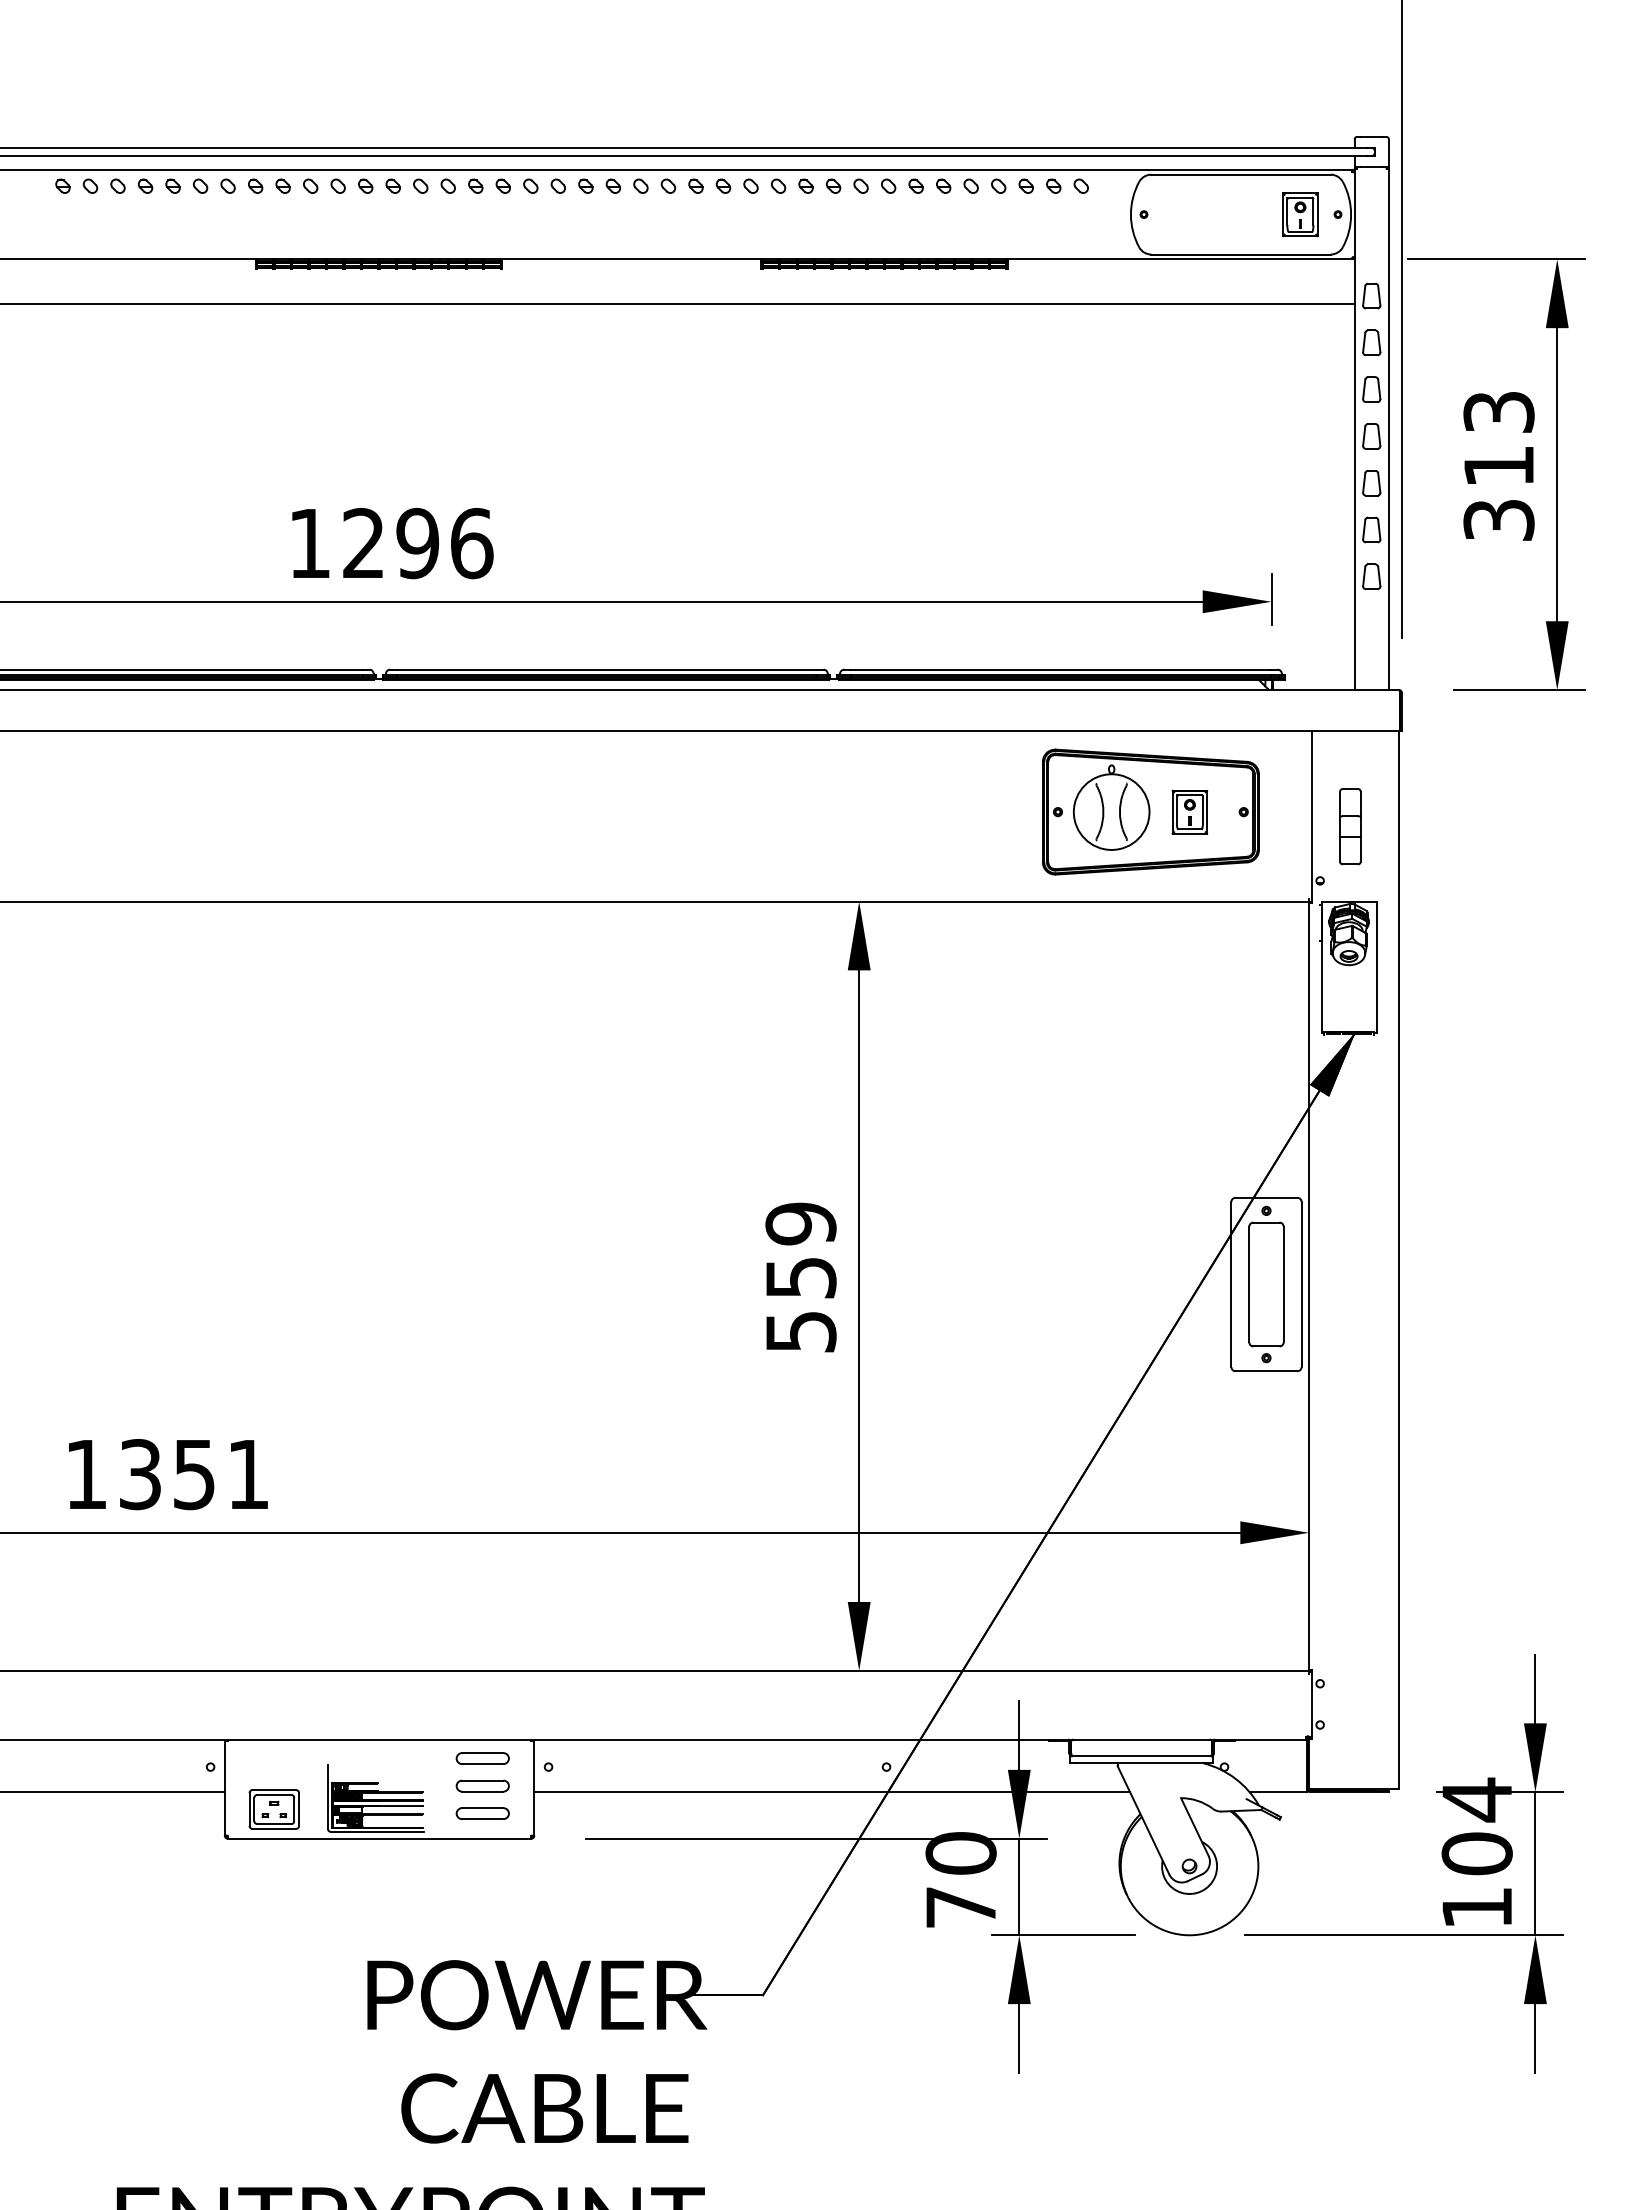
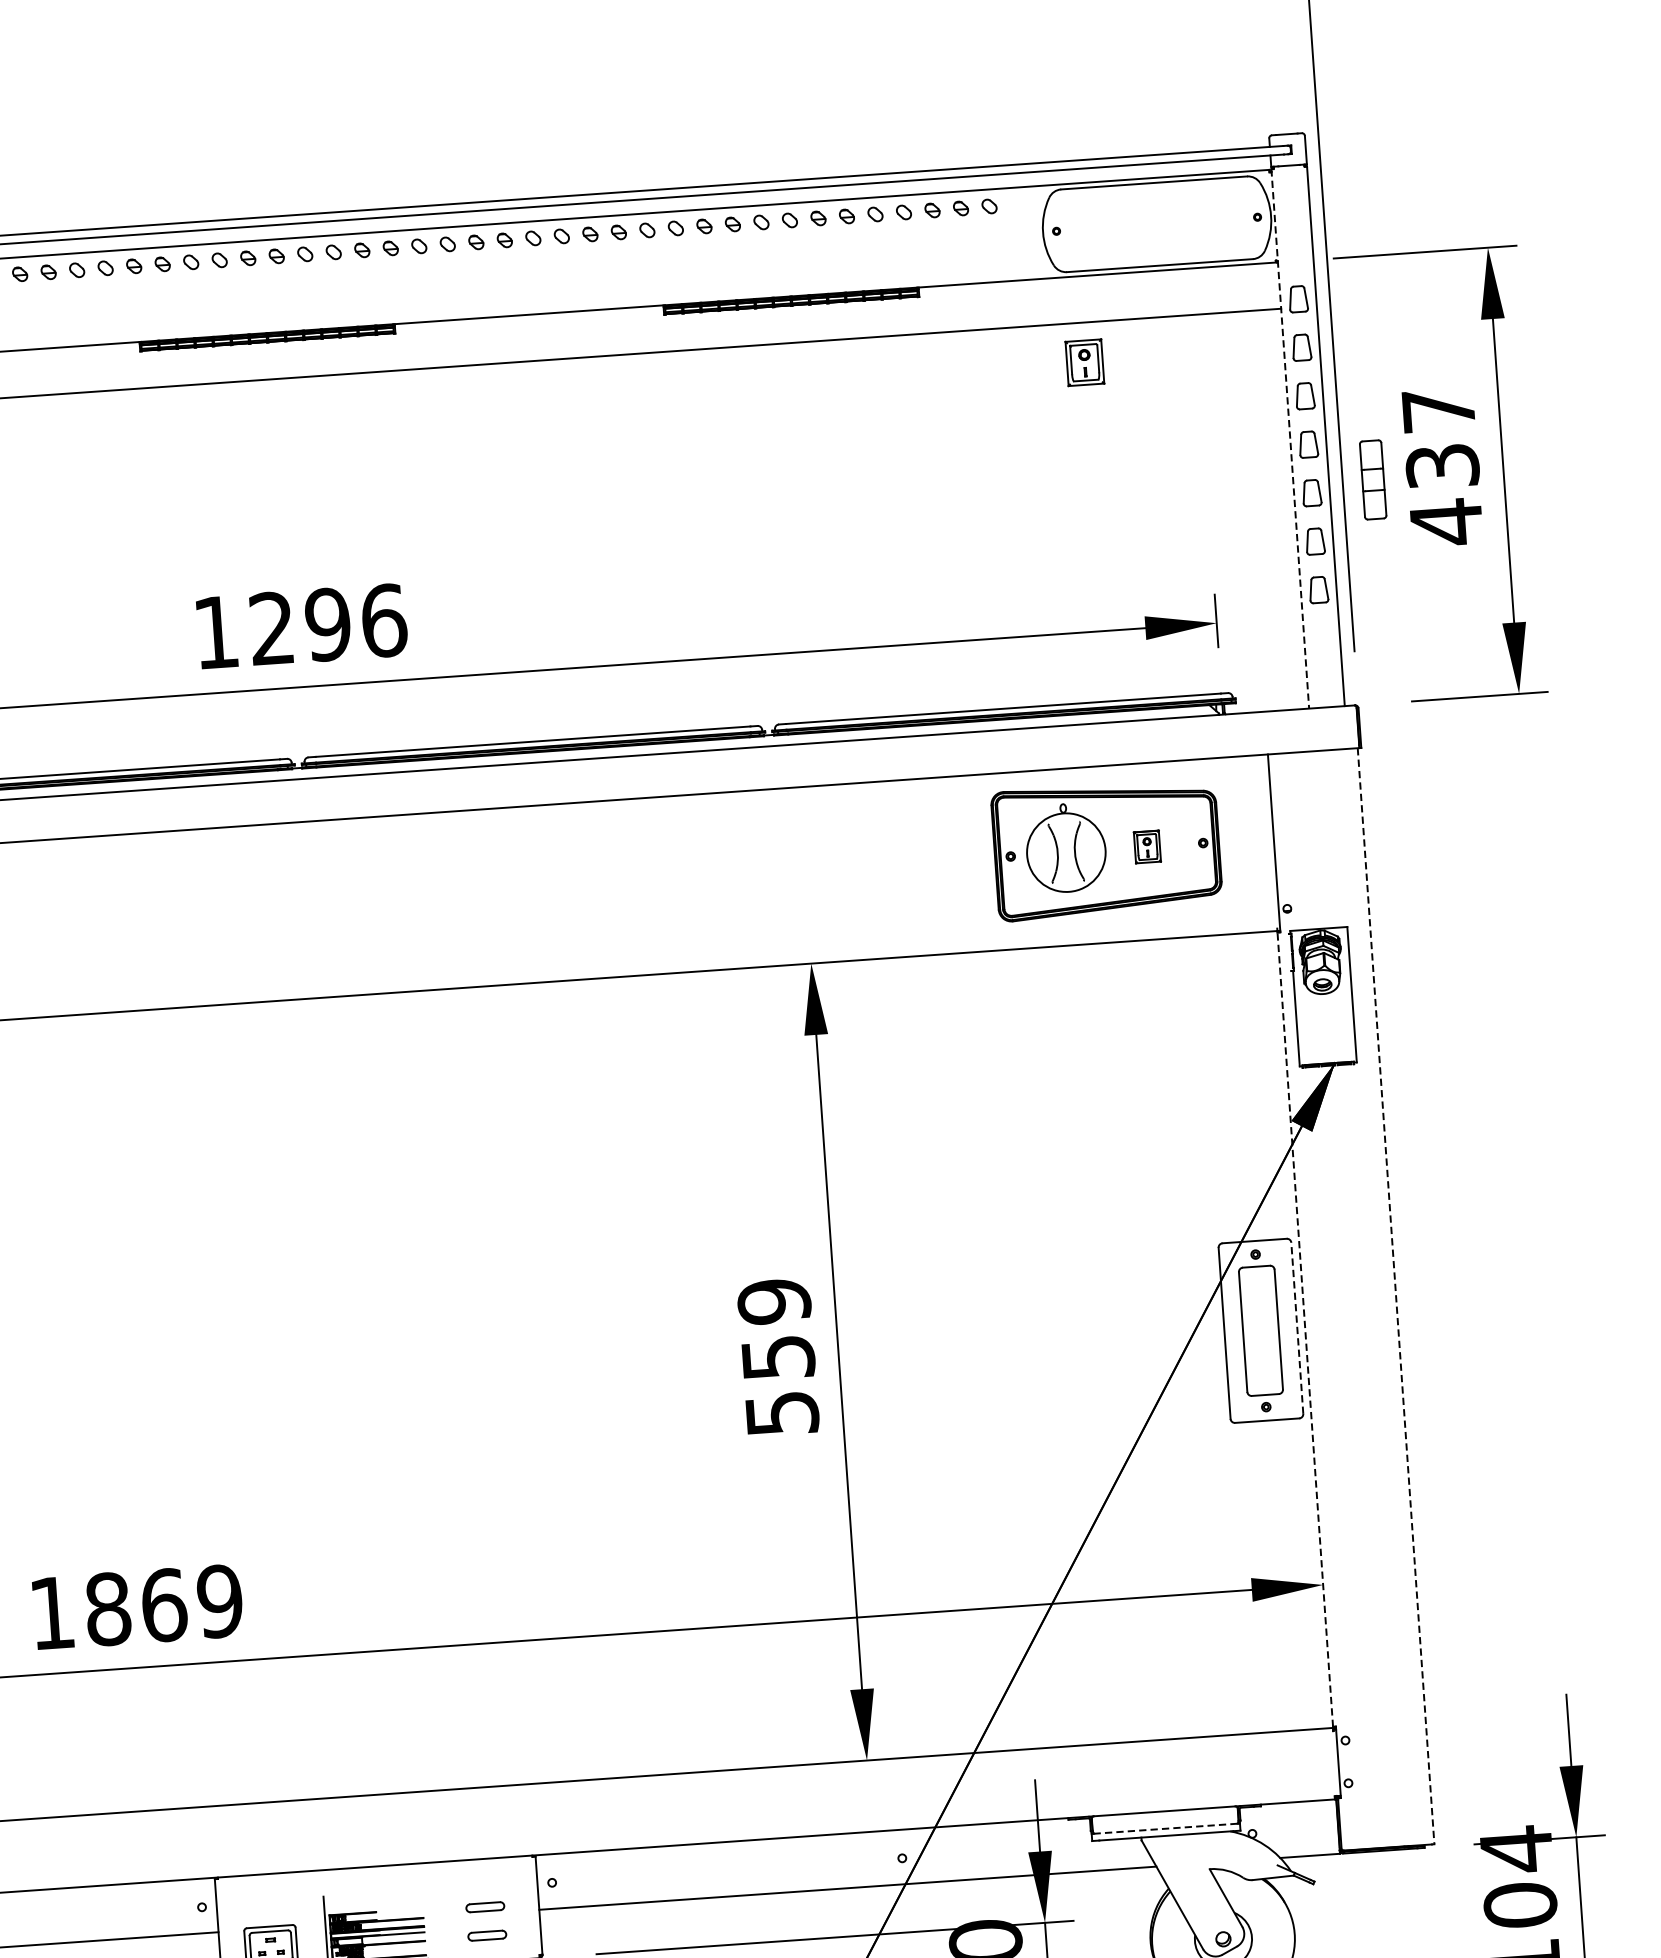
part: (1300, 214) -> (1084, 362), moved
line: (1354, 430) -> (1290, 439), solid -> dashed
text: (1498, 467) -> (1442, 467), 313 -> 437
part: (1189, 811) -> (1146, 846), size x0.7
part: (1350, 826) -> (1373, 479), moved
line: (1398, 1260) -> (1395, 1296), solid -> dashed
line: (1301, 1284) -> (1297, 1328), solid -> dashed
line: (1309, 1285) -> (1305, 1328), solid -> dashed
text: (194, 1474) -> (164, 1605), 1351 -> 1869
line: (1141, 1756) -> (1165, 1828), solid -> dashed
part: (482, 1758) -> (483, 1878), removed
part: (482, 1785) -> (485, 1906), size x0.7
part: (482, 1813) -> (487, 1935), size x0.7

